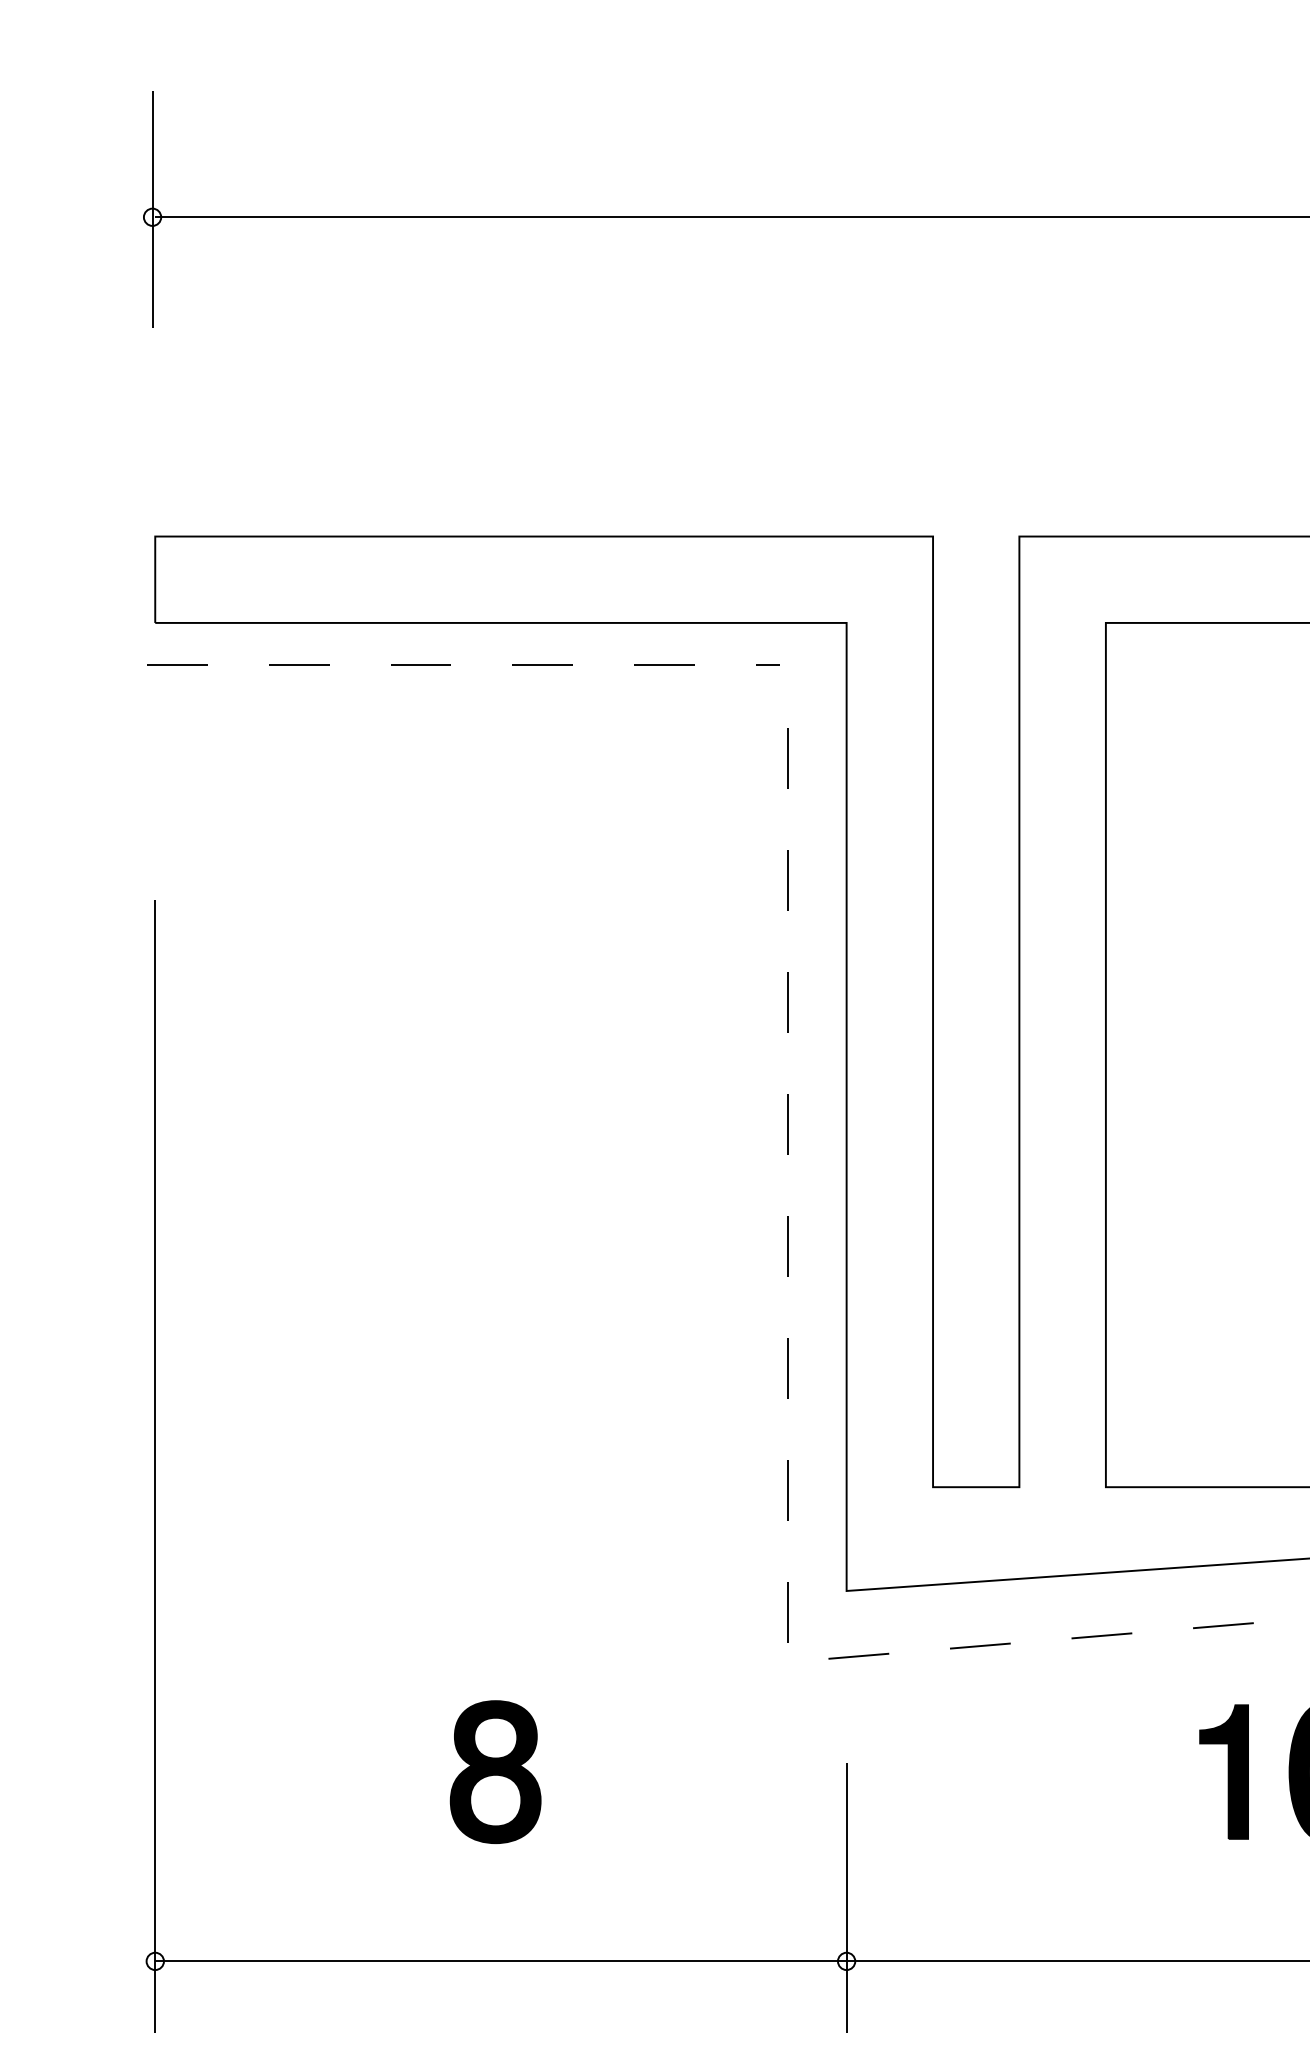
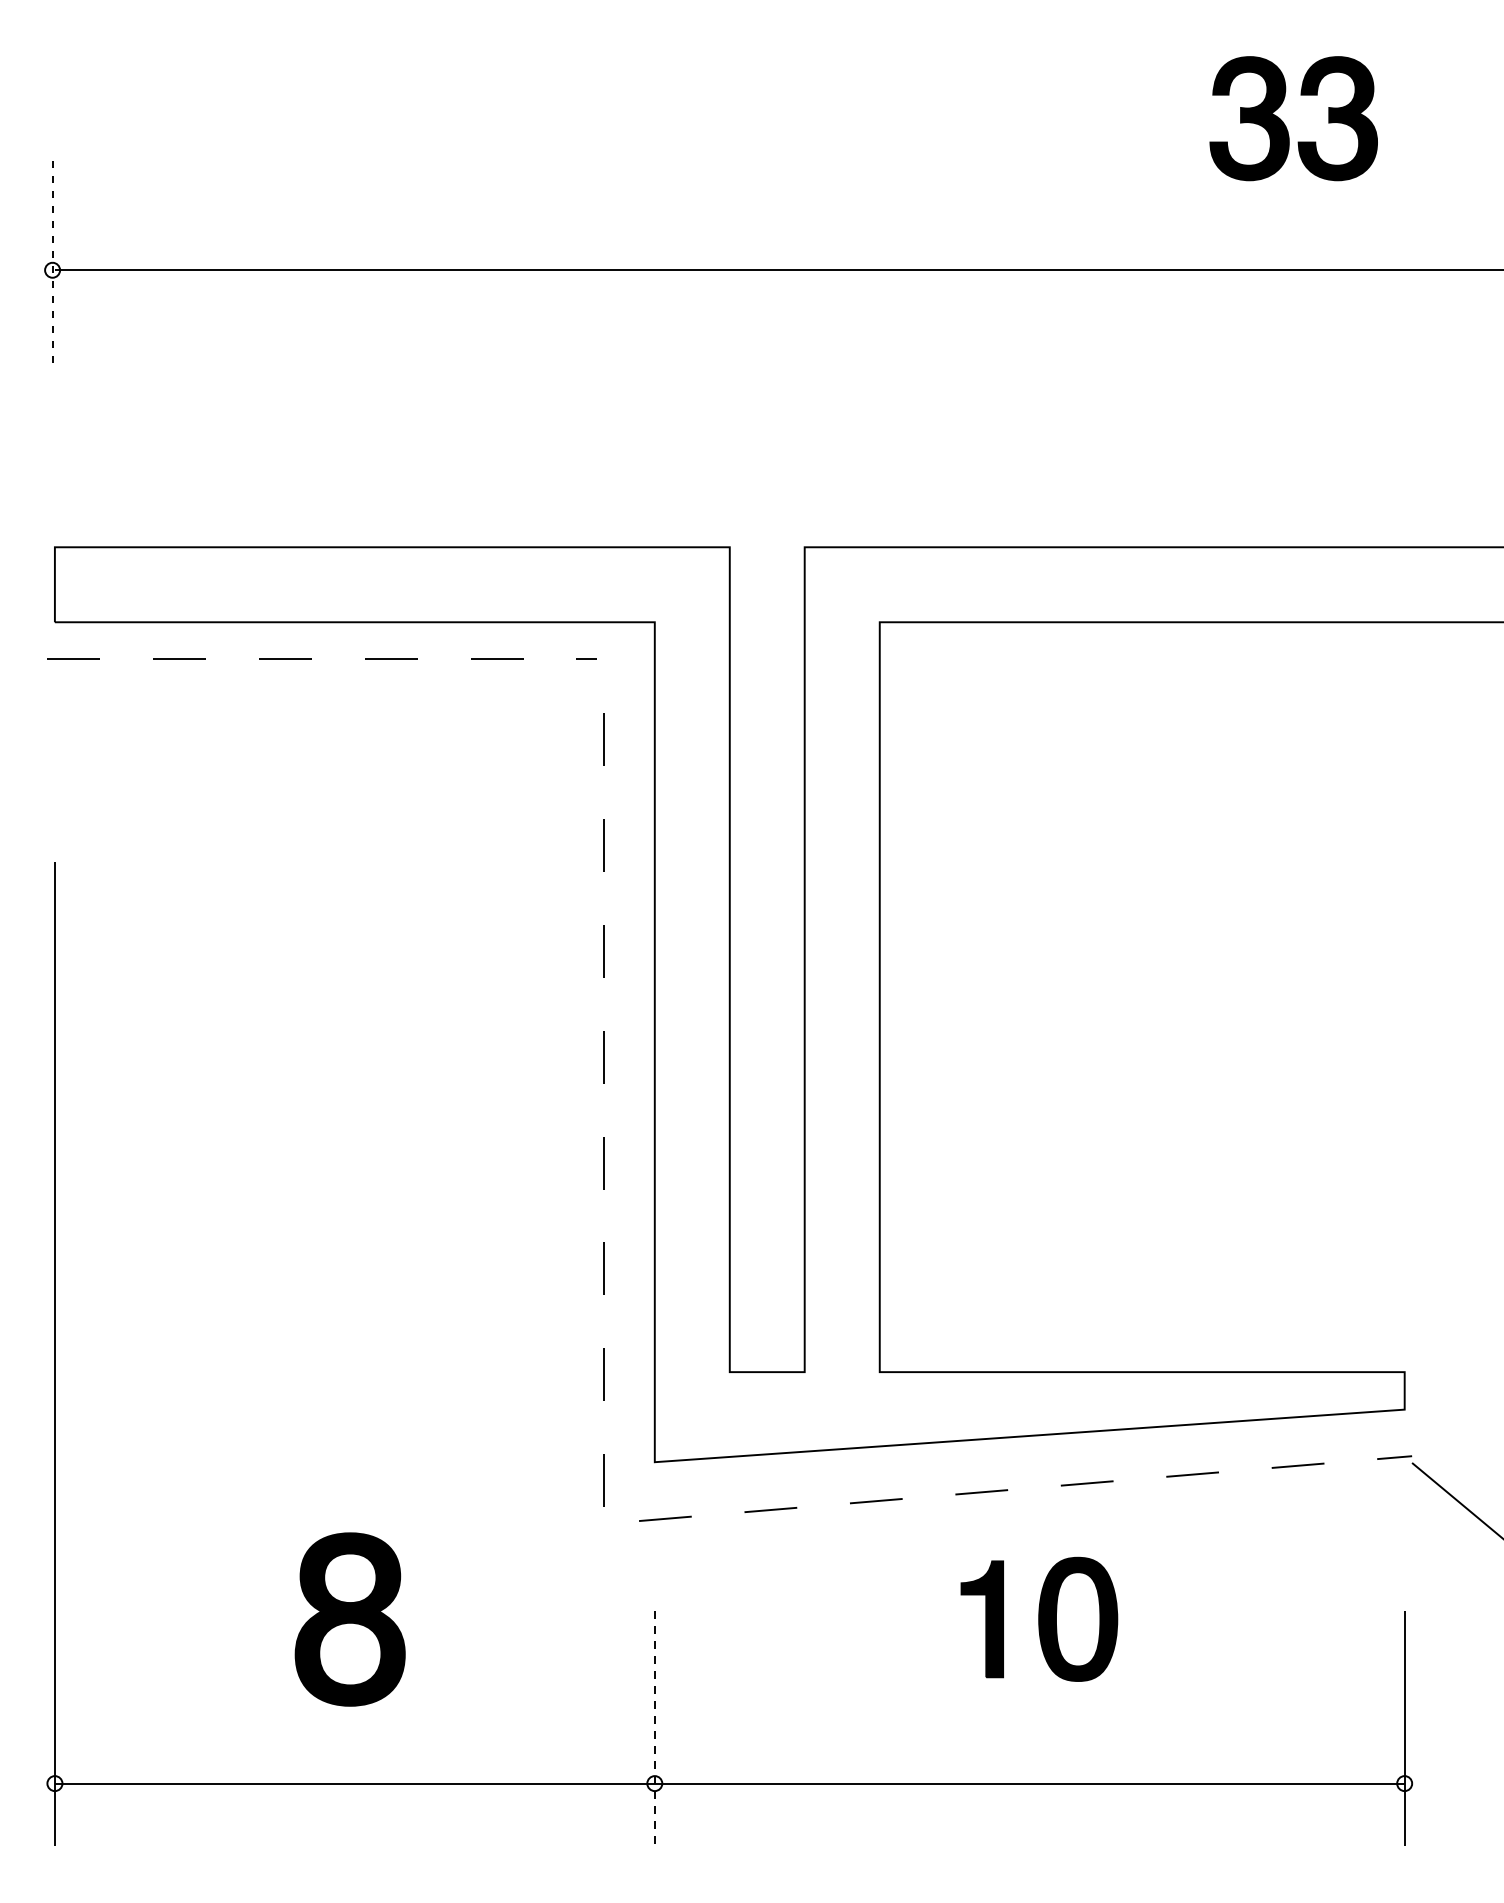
line: (152, 209) -> (52, 263), solid -> dashed
part: (495, 1771) -> (350, 1618), size x1.4
line: (846, 1899) -> (654, 1729), solid -> dashed

